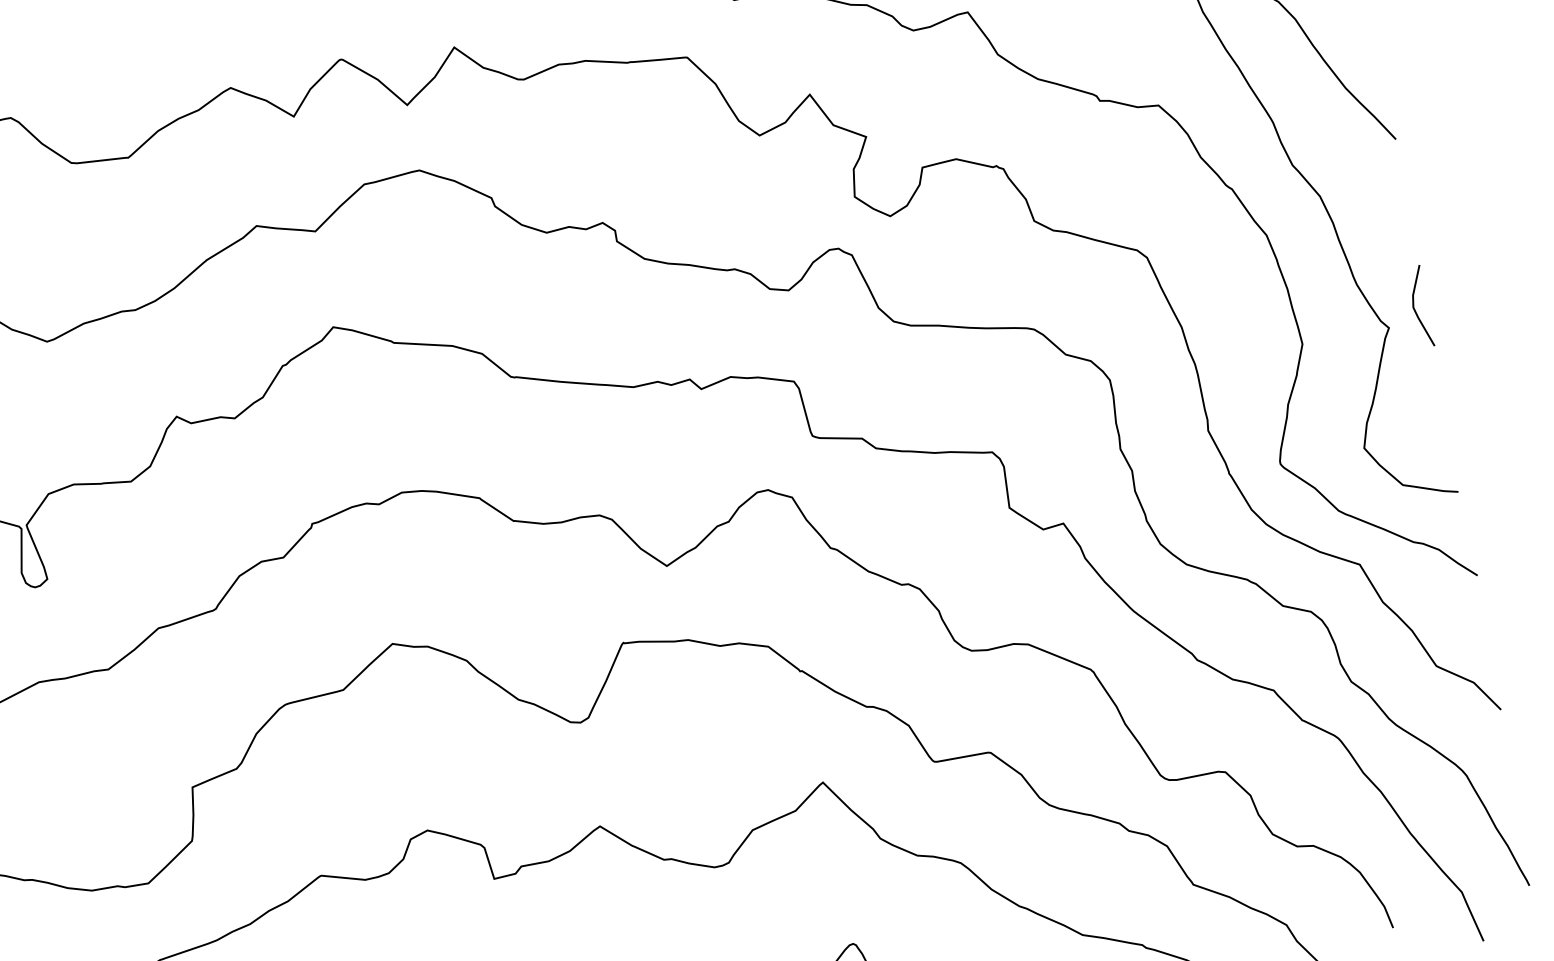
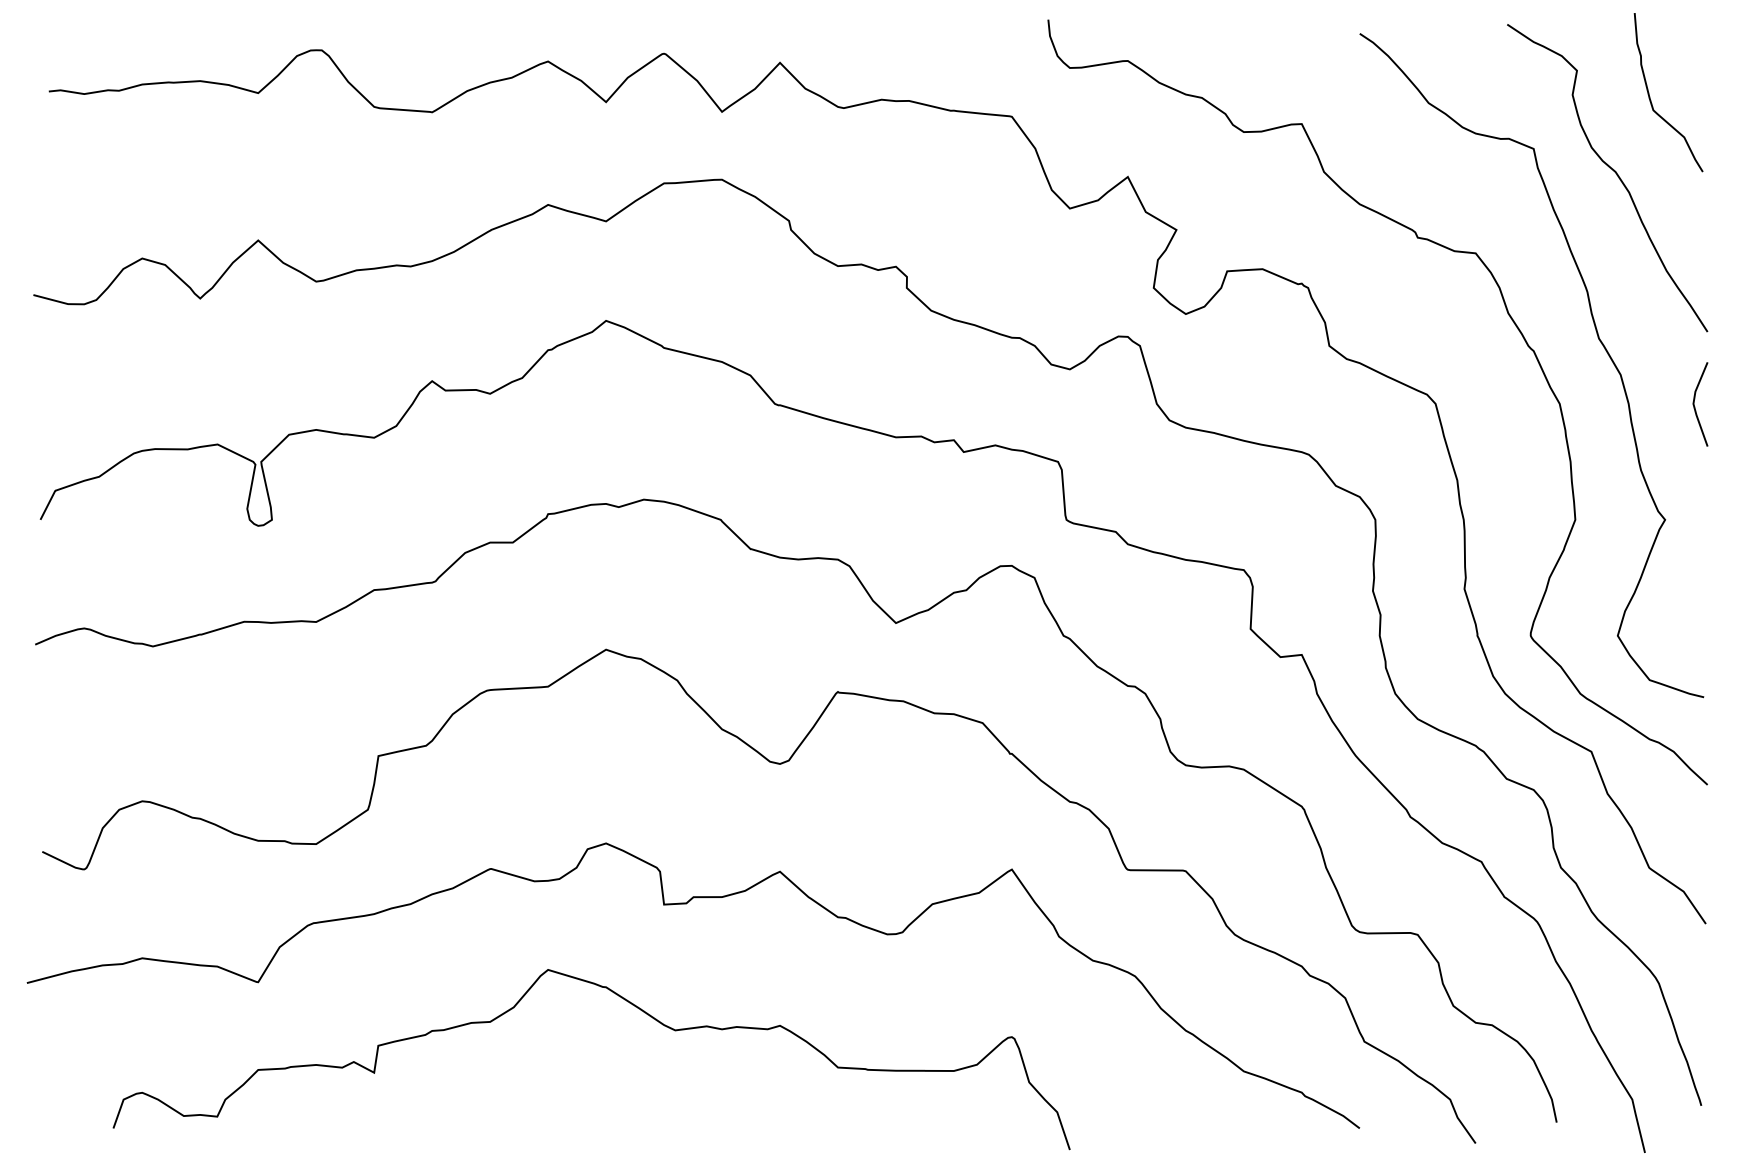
line: (1415, 309) -> (1695, 406), moved

